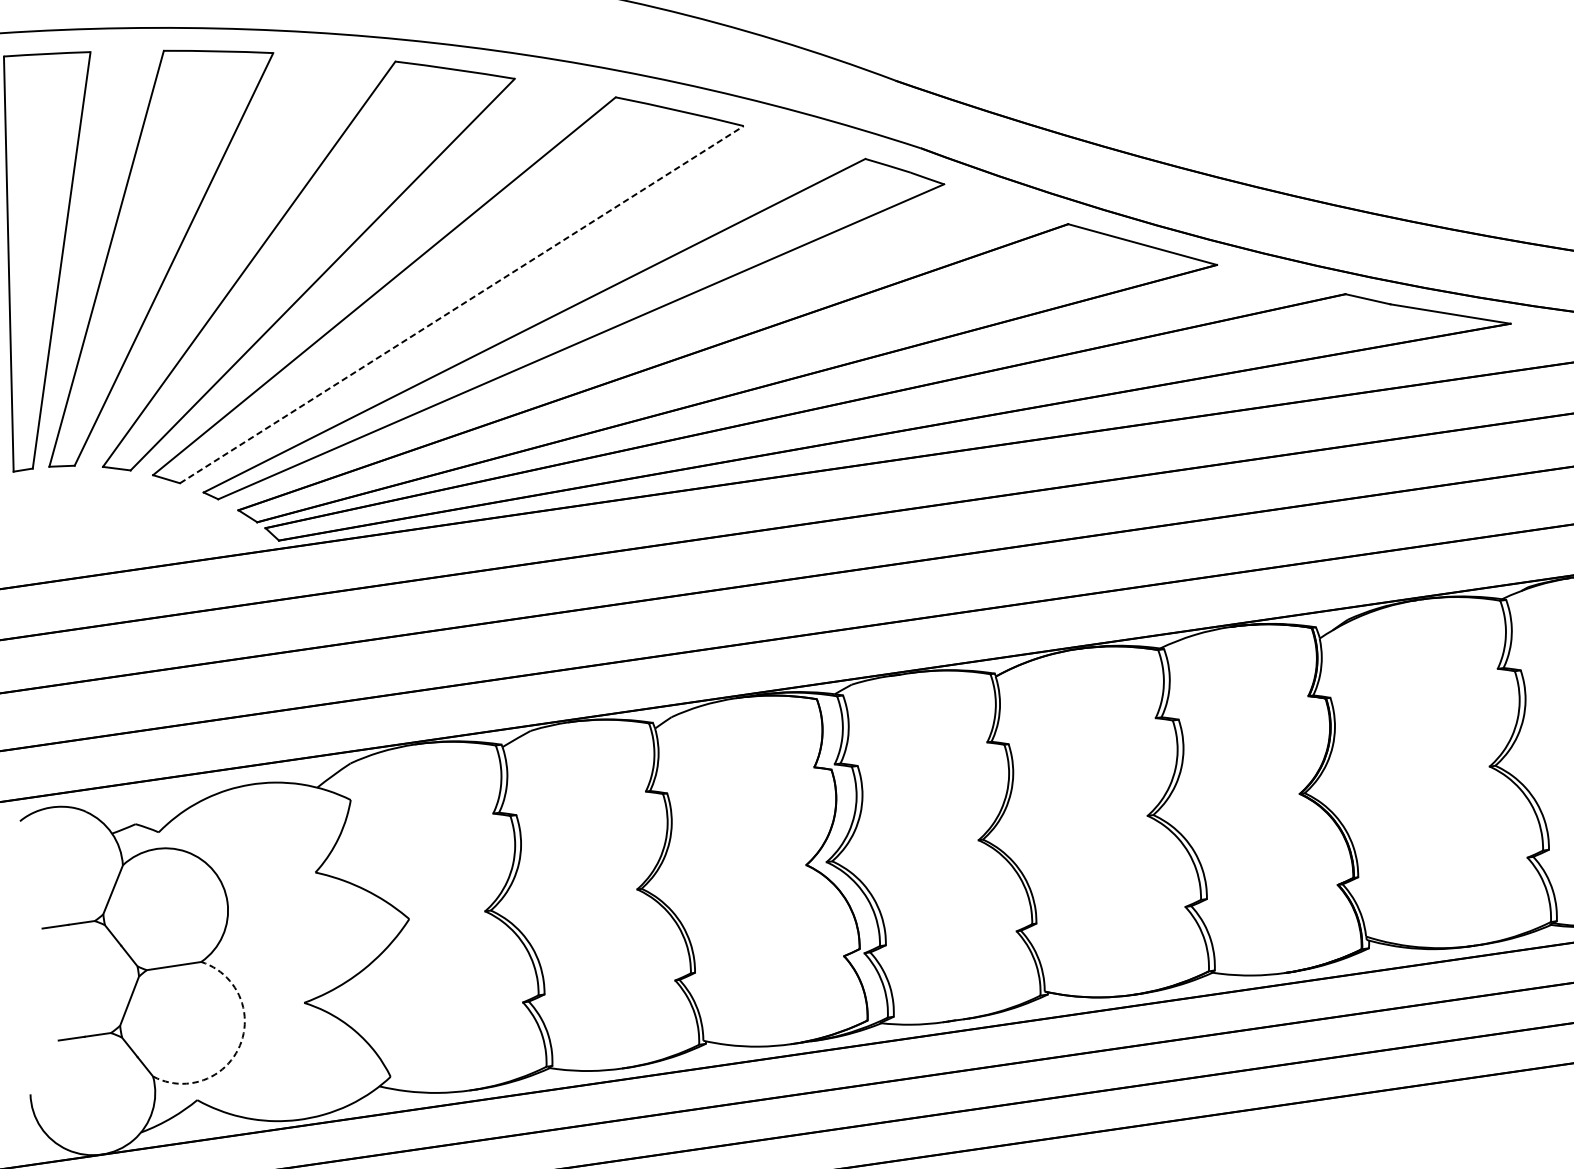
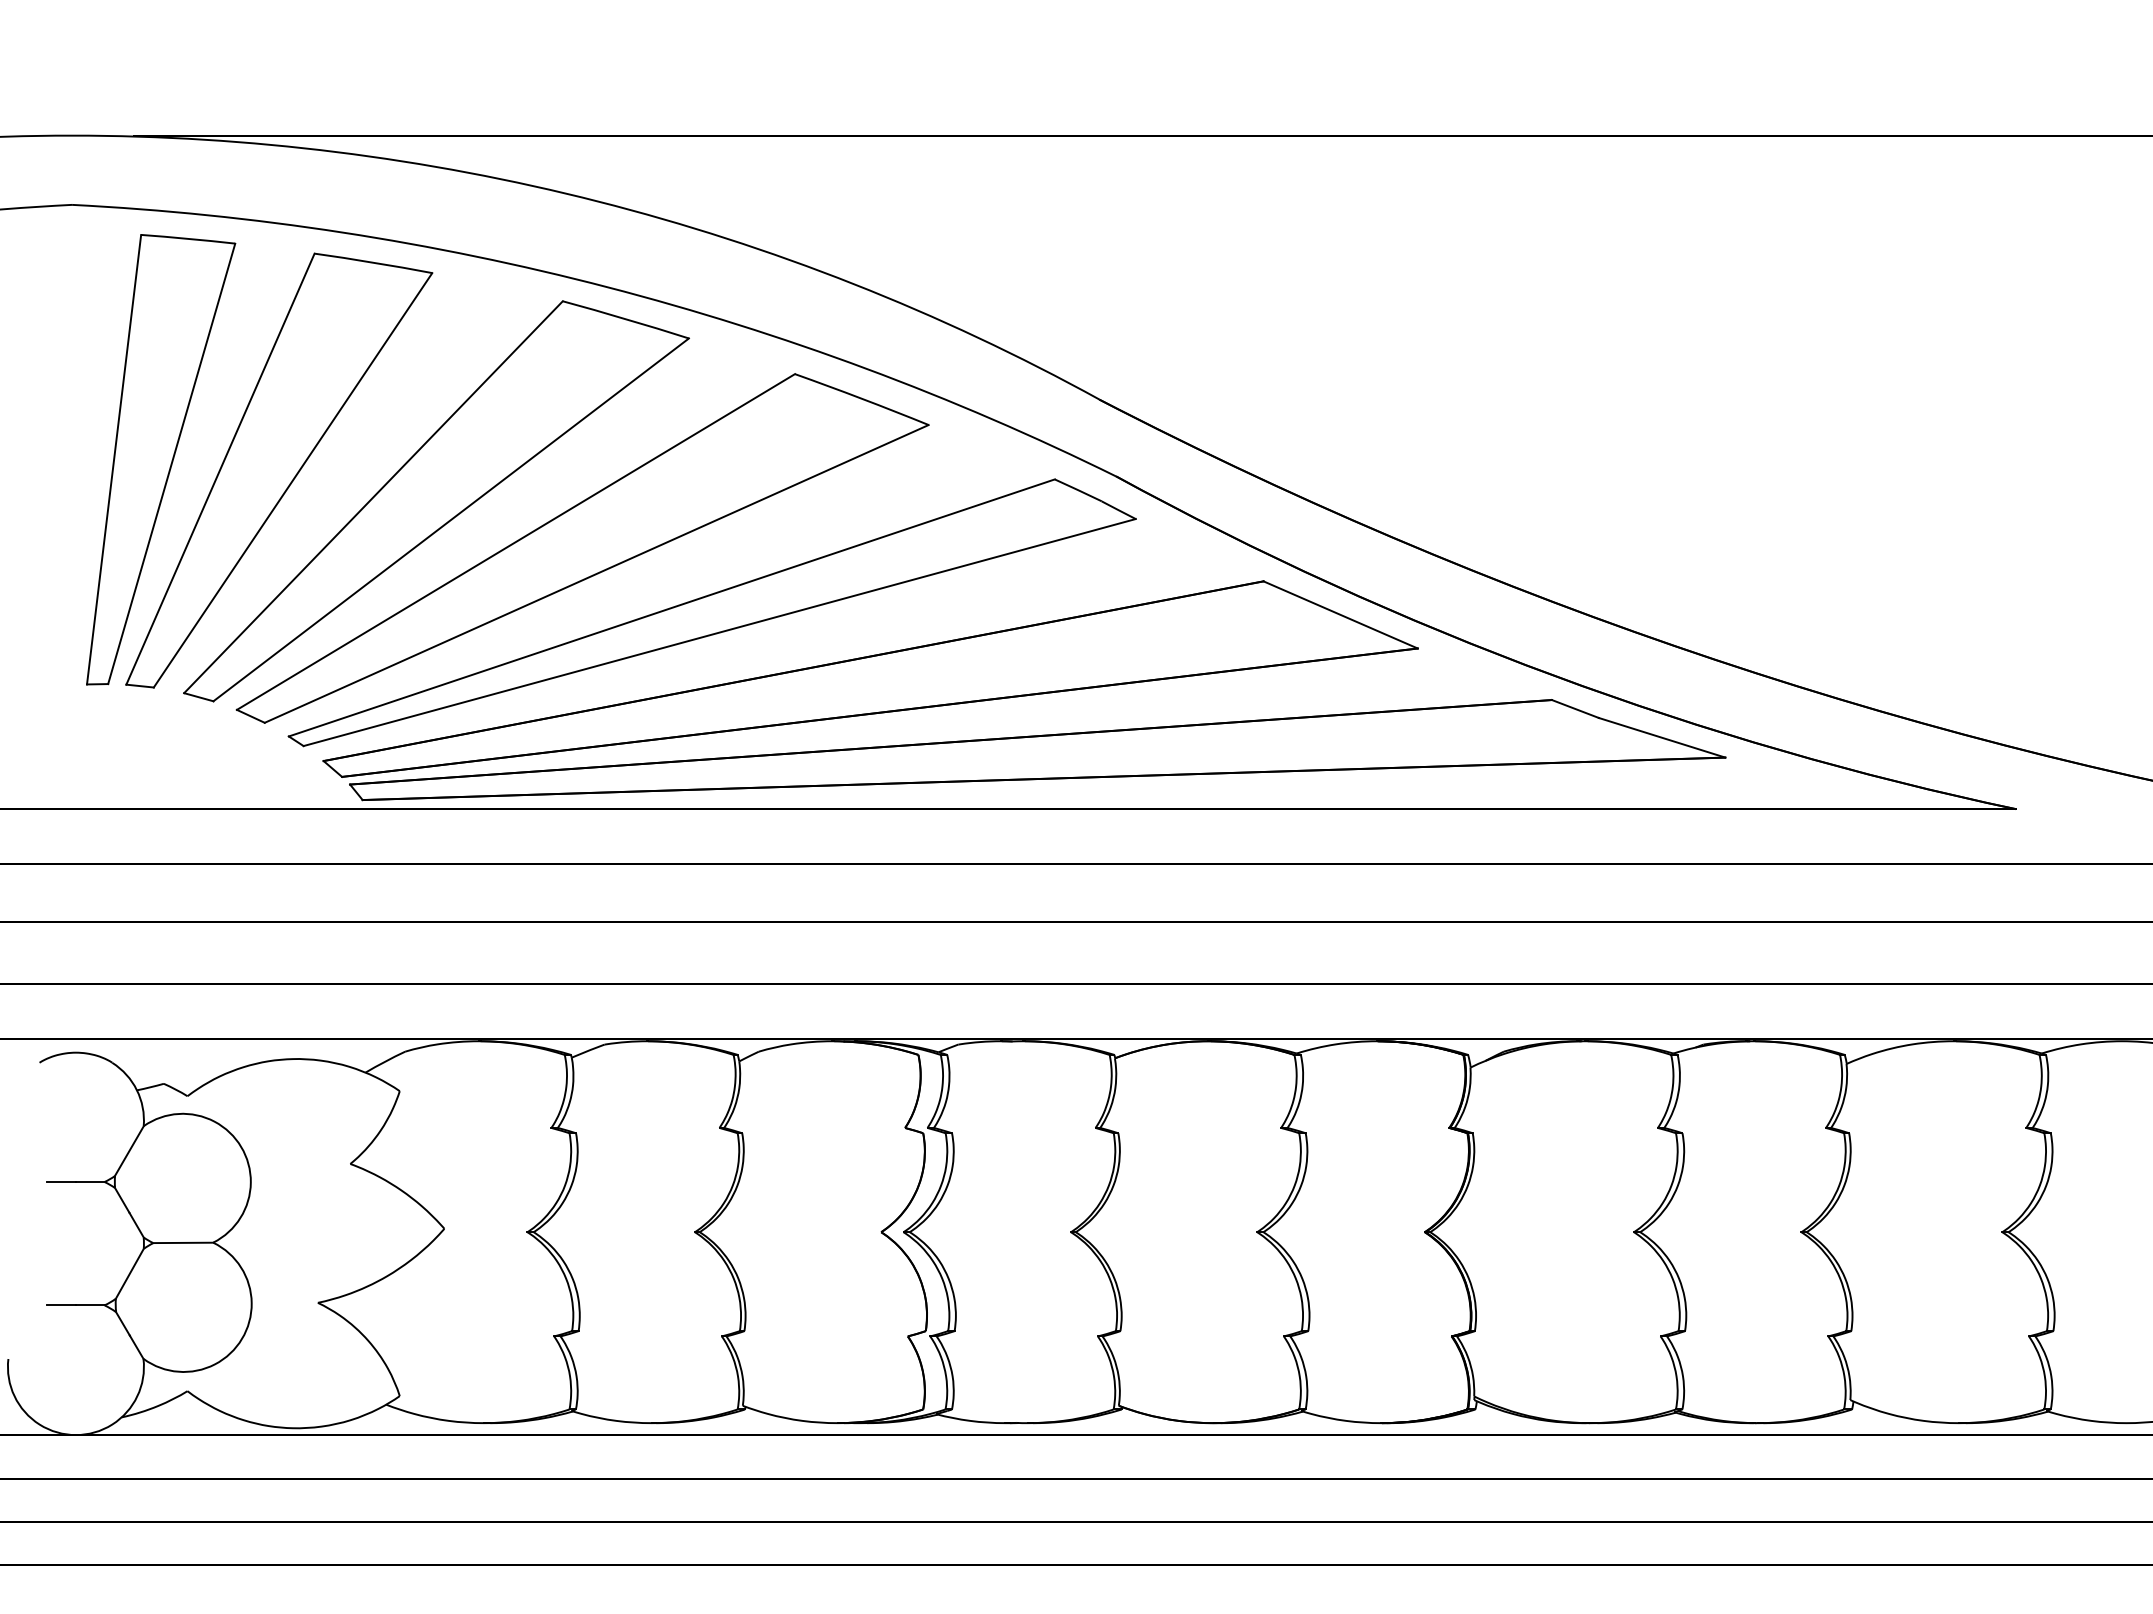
line: (461, 304) -> (596, 573), dashed -> solid
arc: (240, 1045) -> (242, 1338), dashed -> solid

